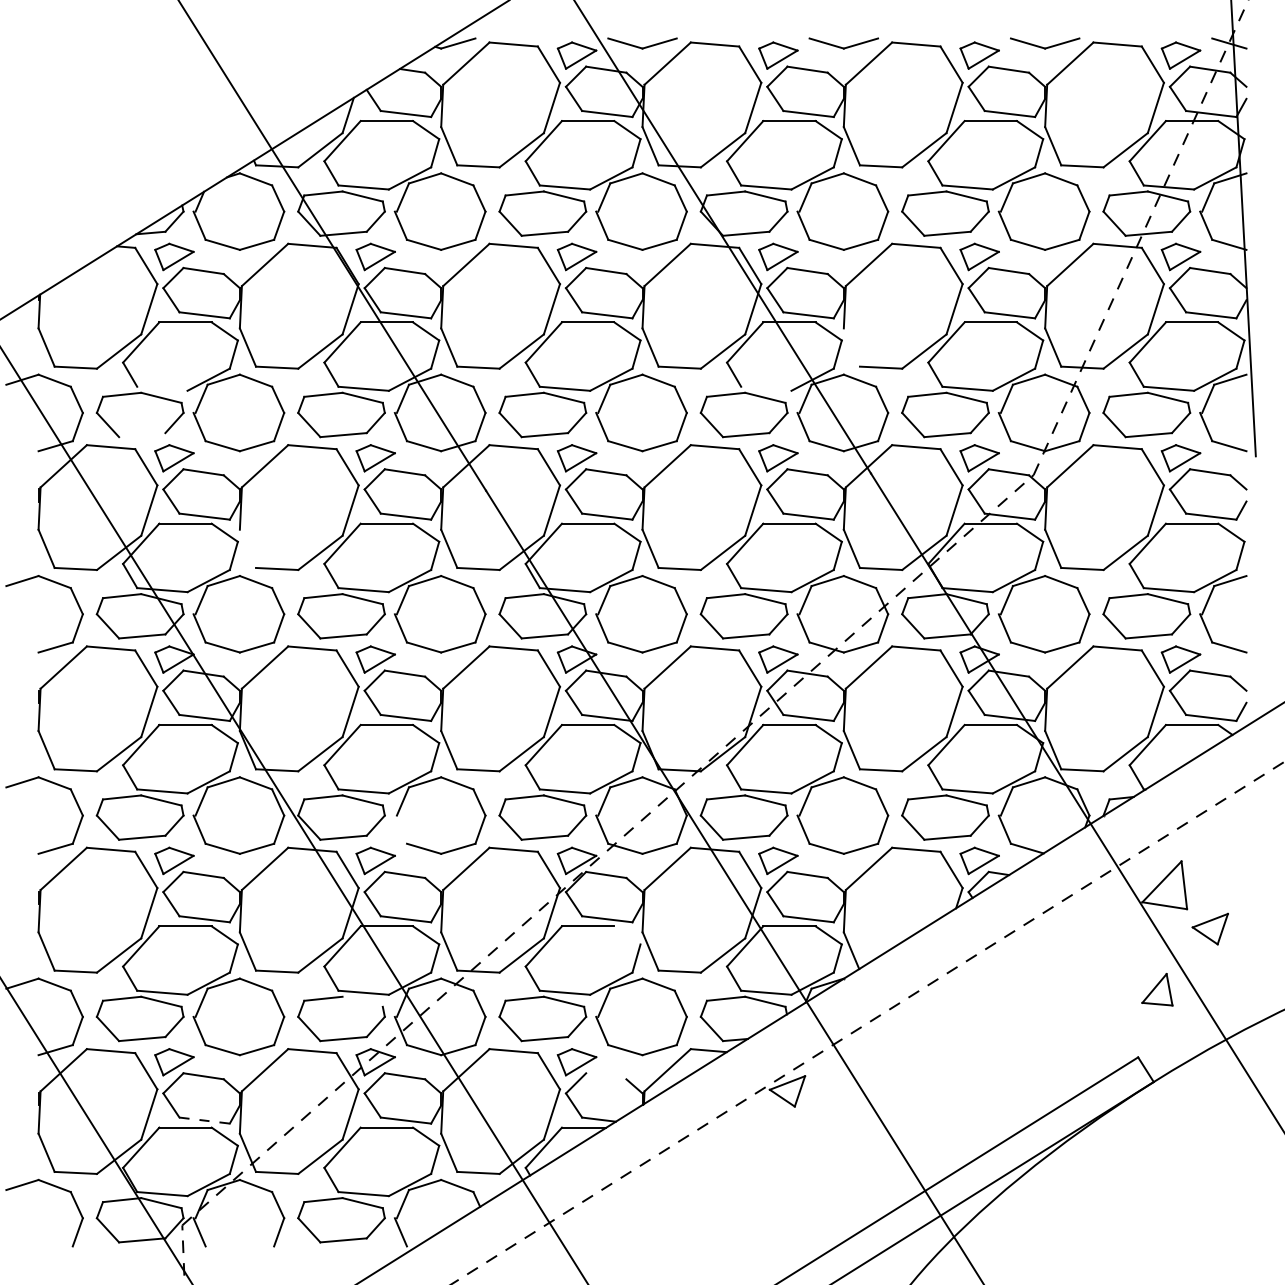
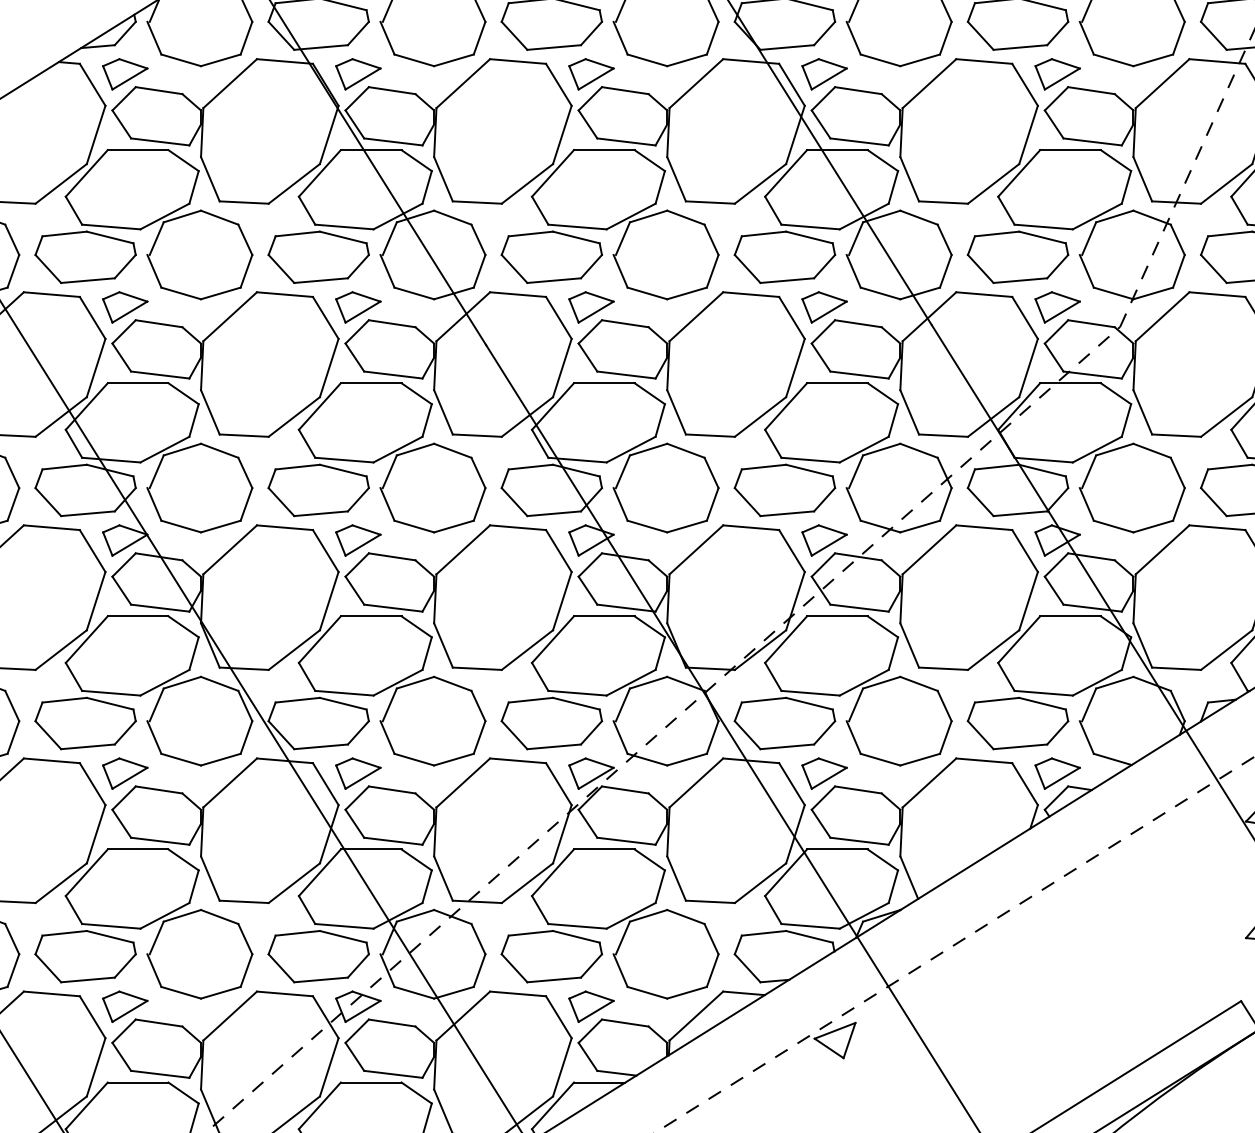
line: (851, 347) -> (909, 179), added
line: (162, 388) -> (111, 226), added
line: (766, 388) -> (810, 226), added
line: (142, 435) -> (88, 281), added
line: (247, 548) -> (209, 411), added
line: (400, 829) -> (387, 737), added
line: (627, 935) -> (649, 860), added
line: (362, 1001) -> (343, 936), added
line: (606, 1076) -> (625, 1023), added
line: (205, 1120) -> (161, 1074), dashed -> solid

